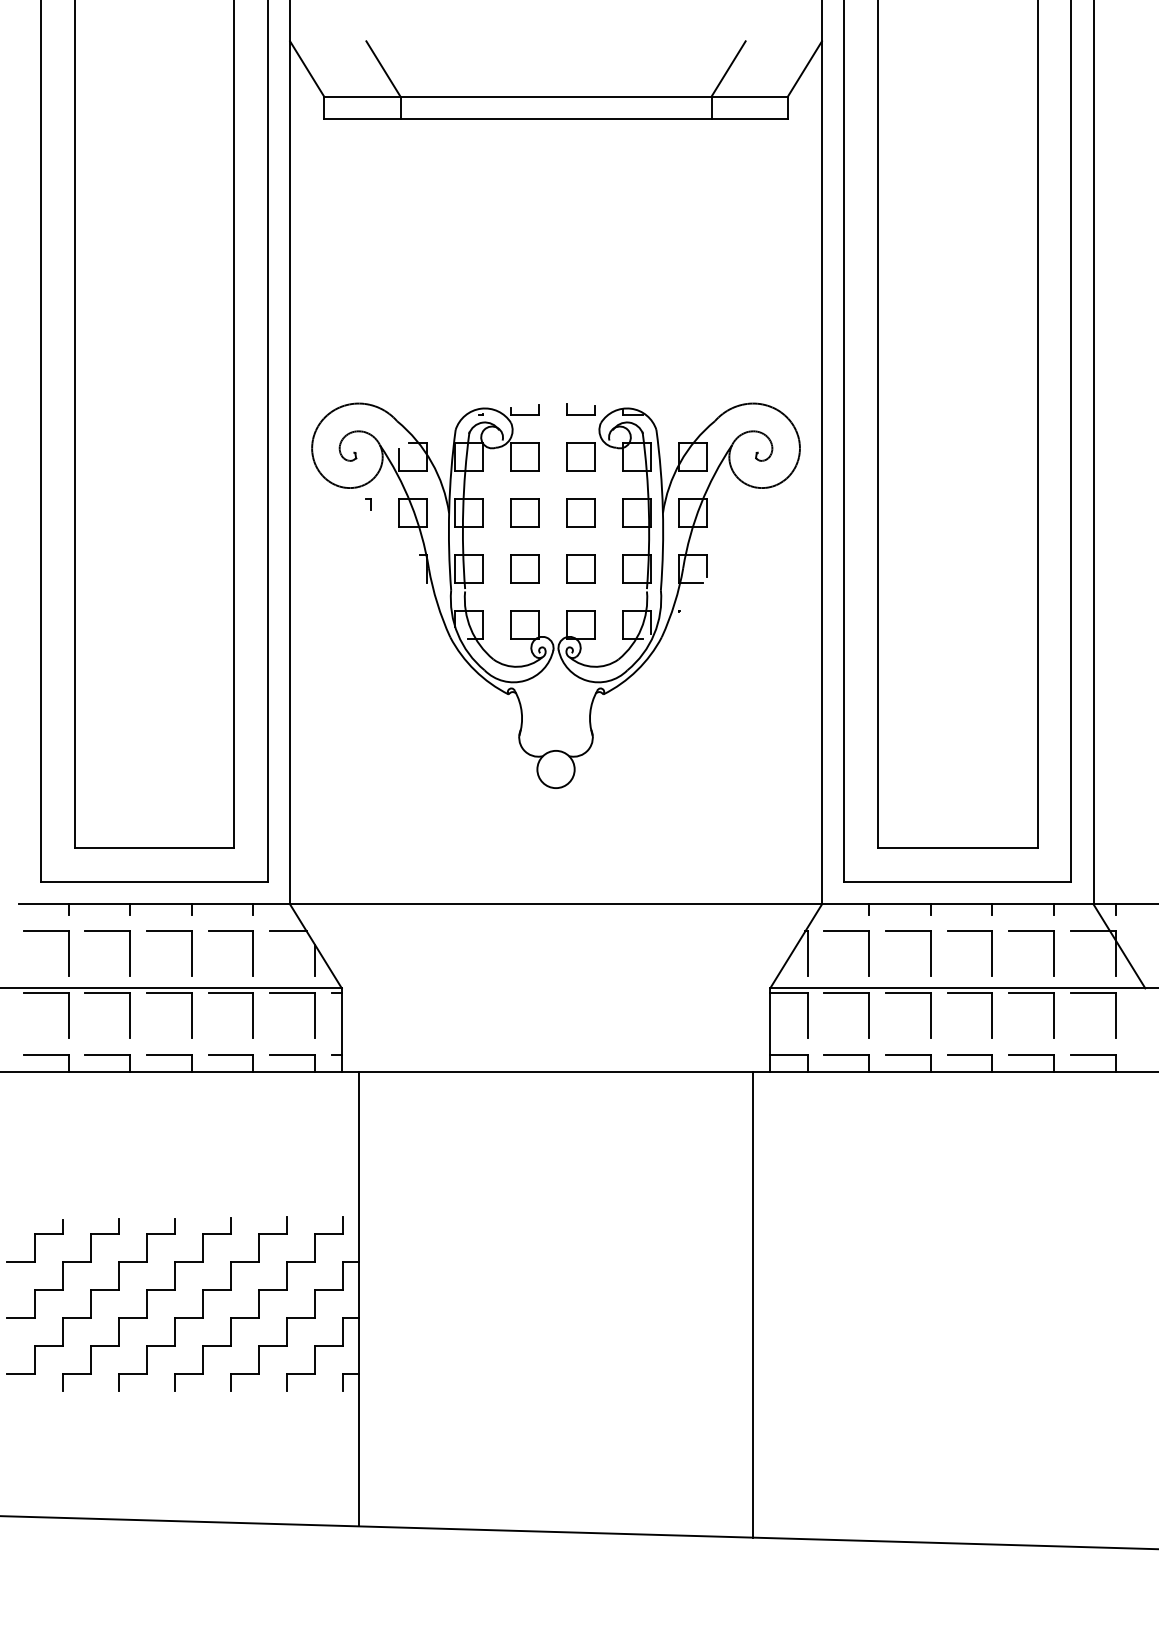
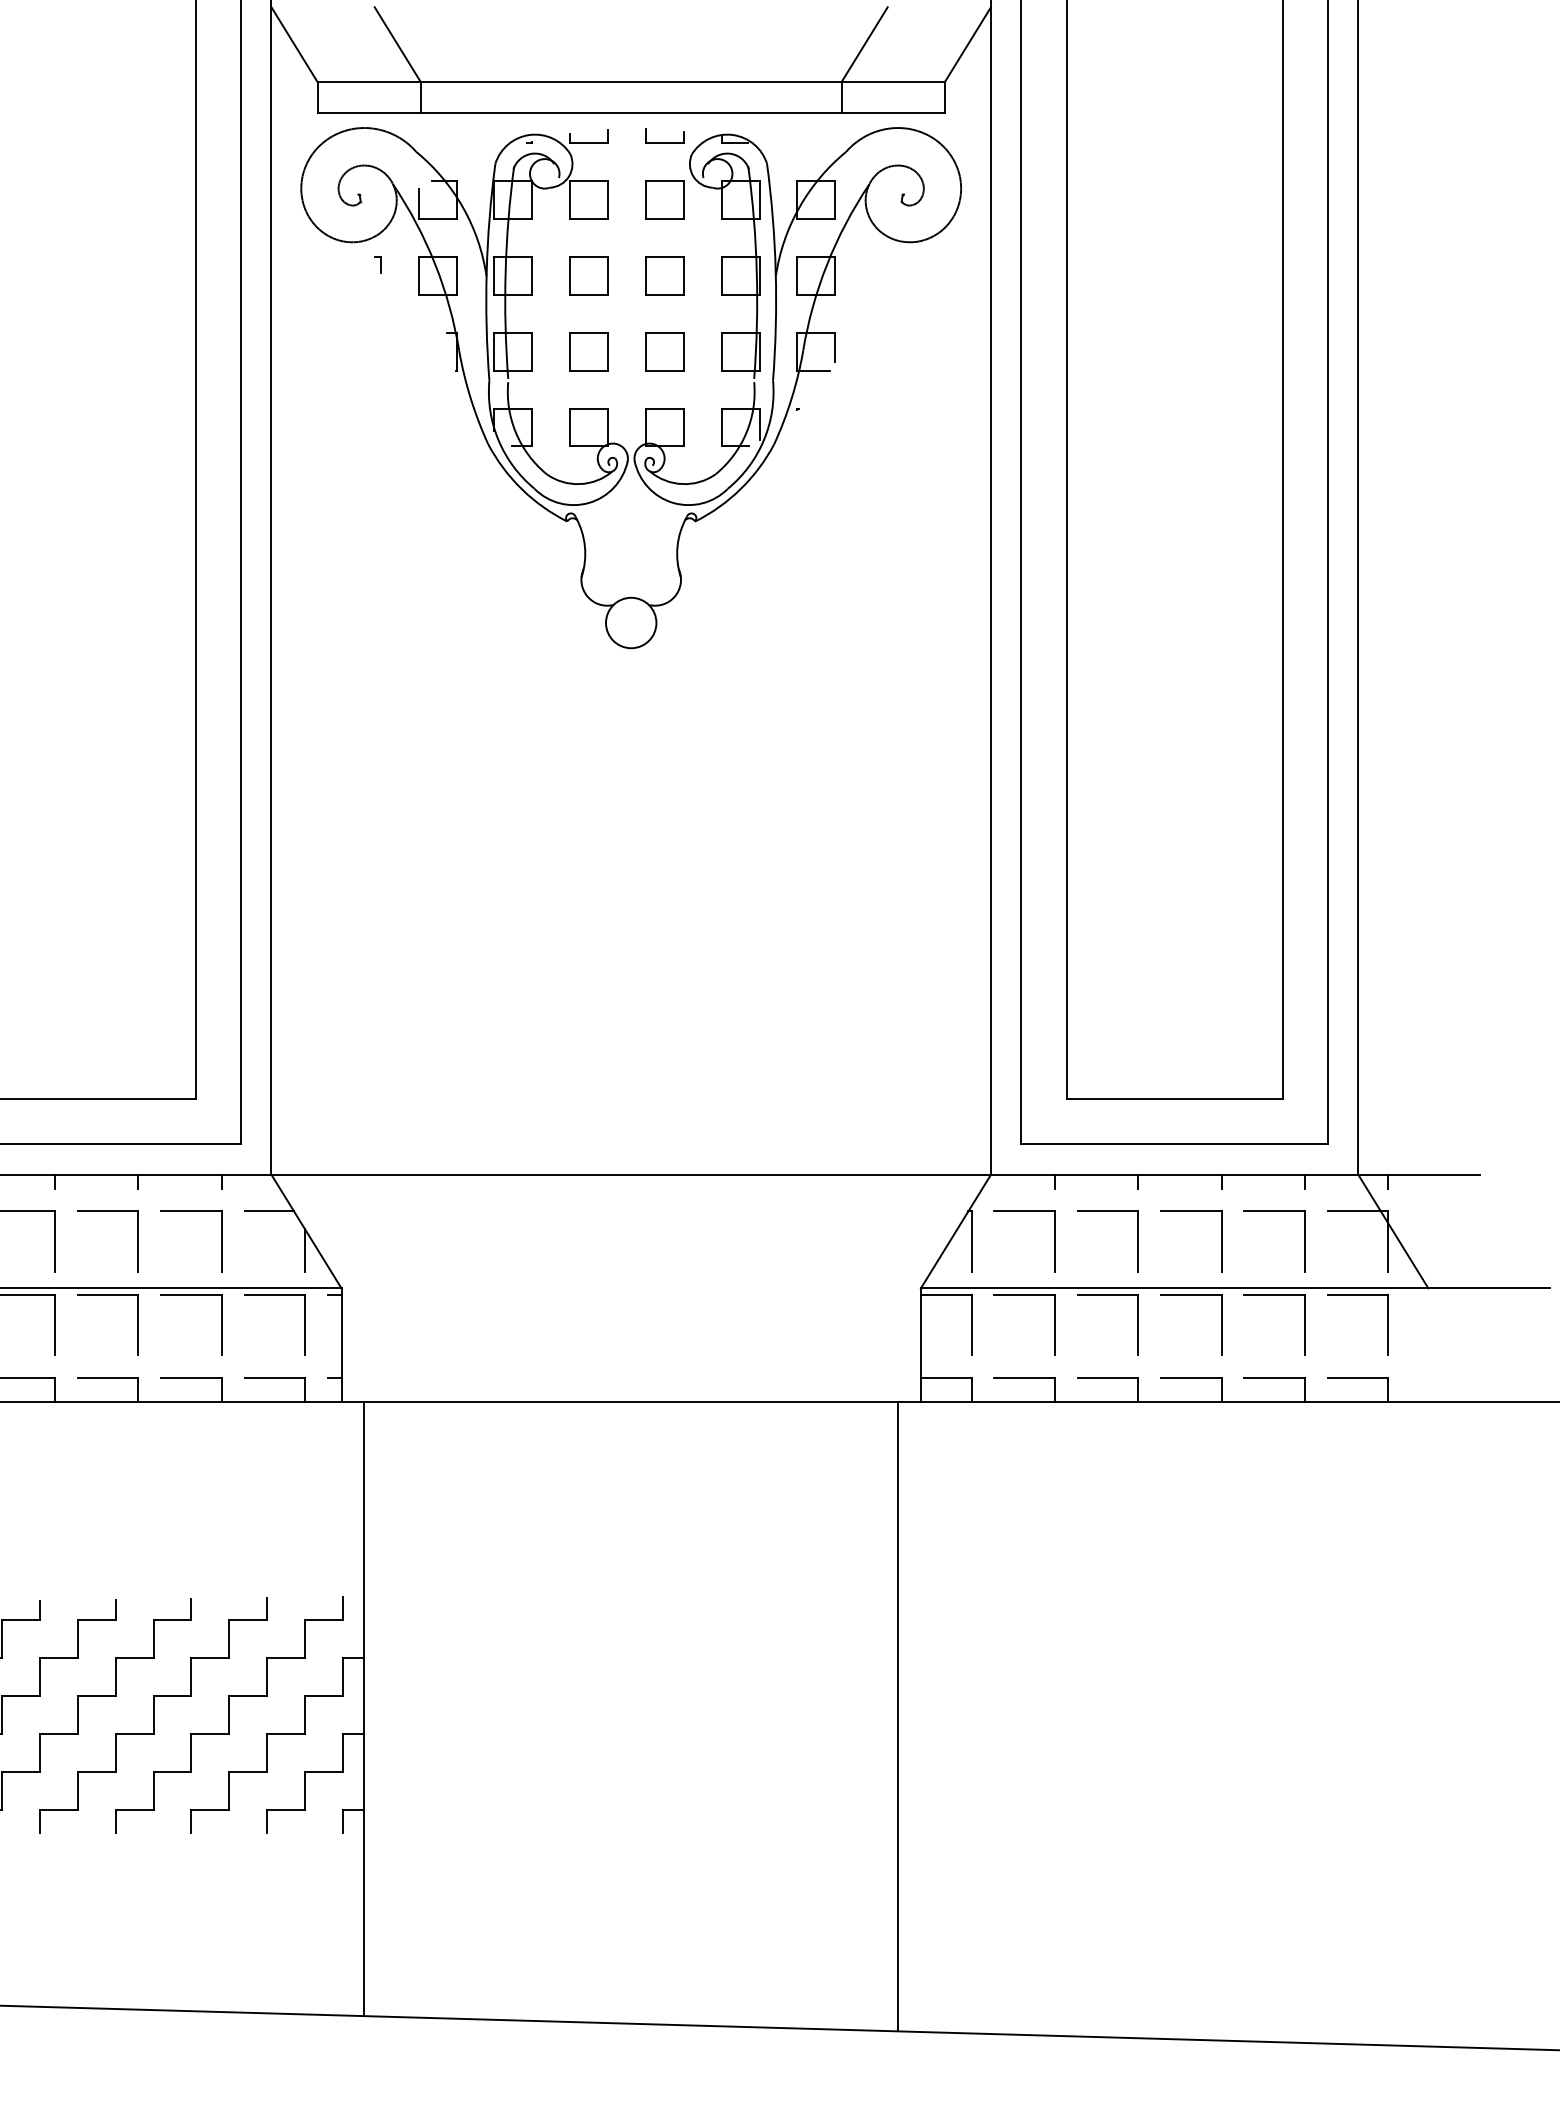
part: (566, 583) -> (645, 371), moved

